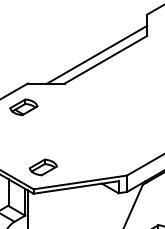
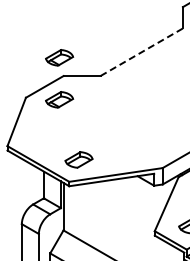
line: (96, 54) -> (132, 47), removed
line: (105, 59) -> (141, 52), solid -> dashed
part: (23, 64) -> (59, 57), added

